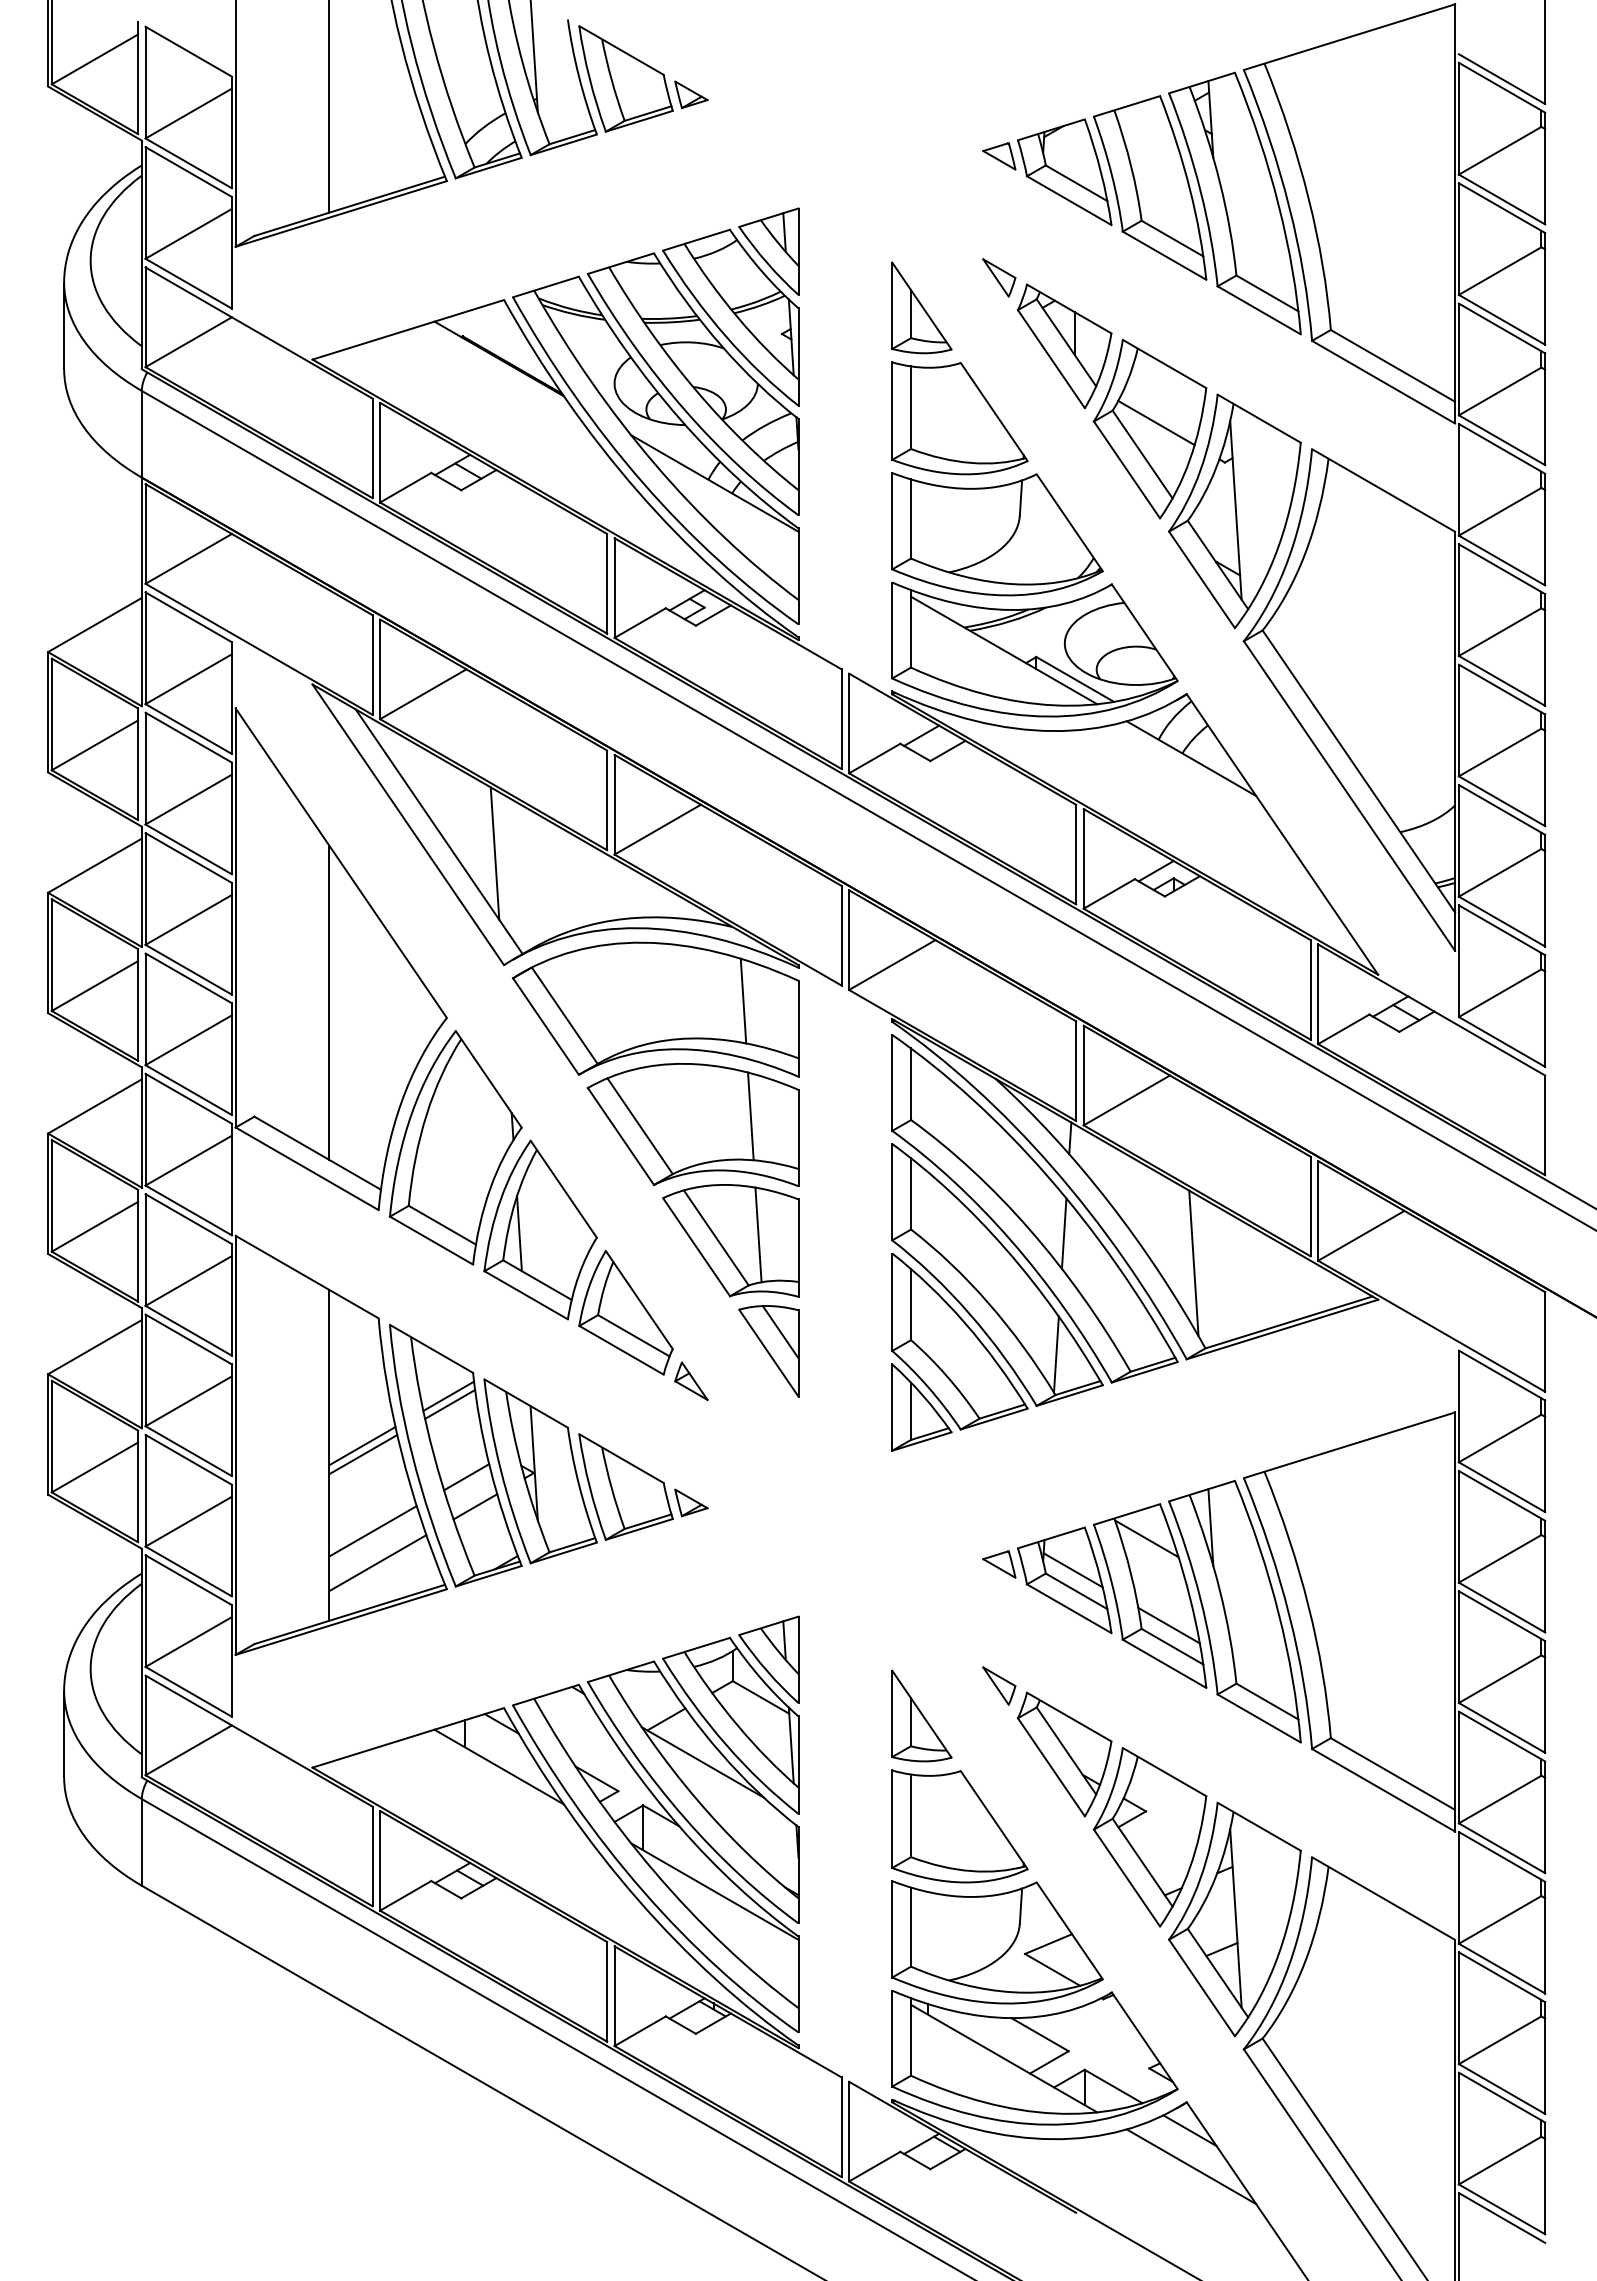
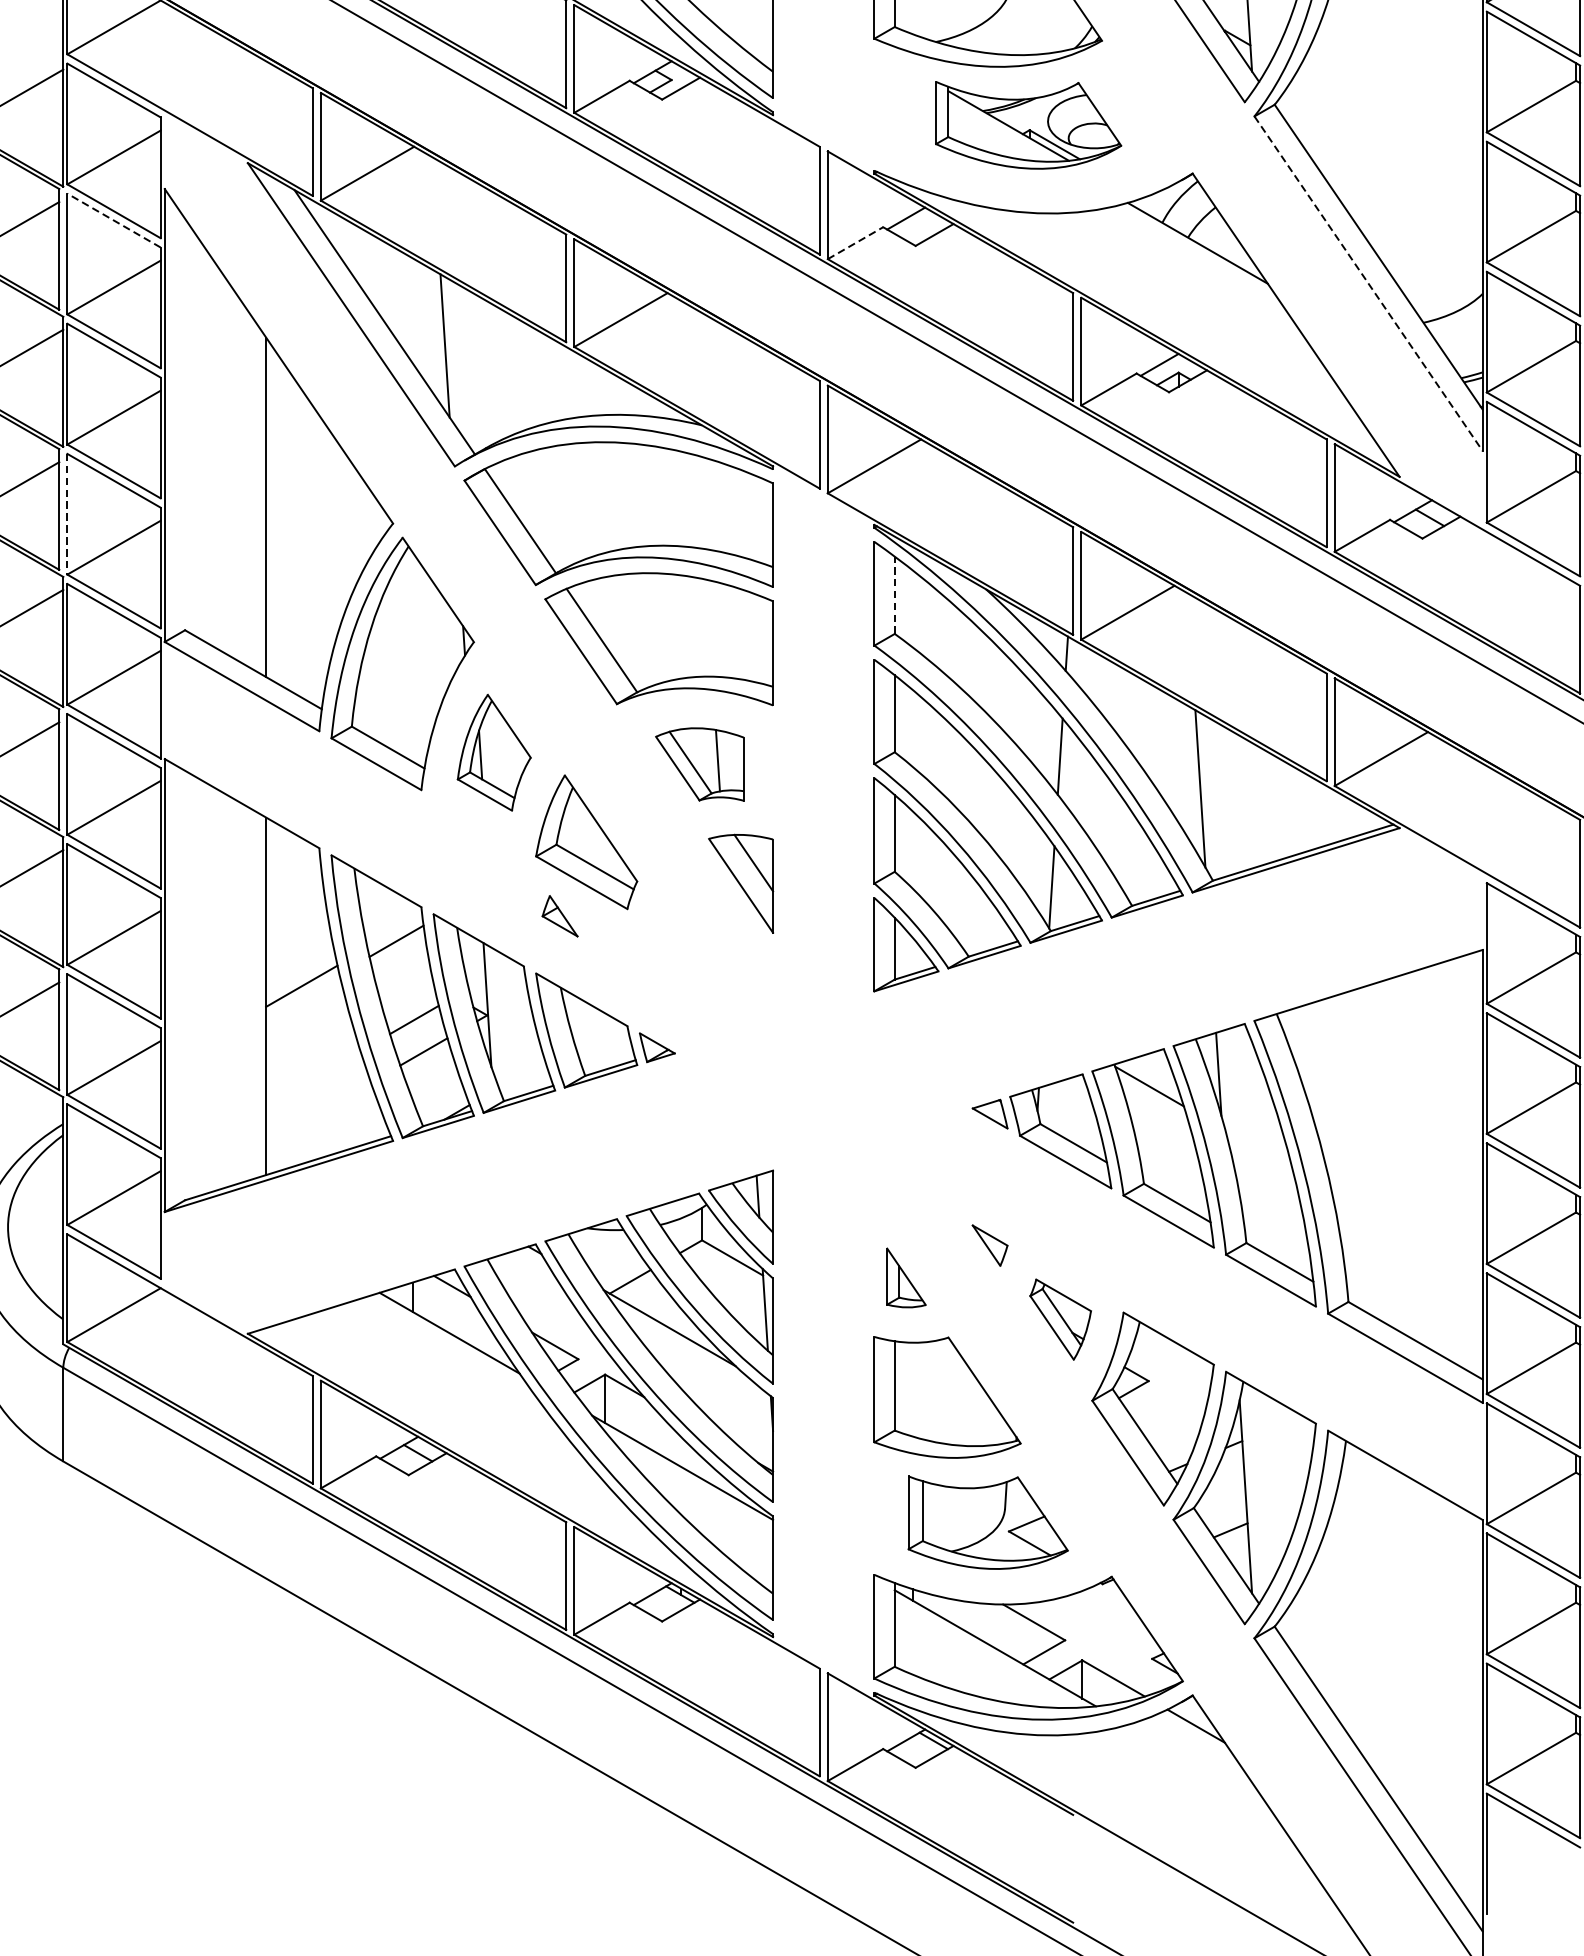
part: (1034, 649) -> (1028, 125), size x0.6
line: (188, 737) -> (113, 220), solid -> dashed
line: (874, 758) -> (855, 243), solid -> dashed
line: (1349, 796) -> (1368, 284), solid -> dashed
line: (743, 1000) -> (713, 504), removed
line: (145, 1009) -> (67, 514), solid -> dashed
line: (911, 1084) -> (895, 595), solid -> dashed
line: (750, 1116) -> (721, 630), removed
part: (540, 1229) -> (494, 752), size x0.6
part: (730, 1240) -> (699, 764), size x0.6
part: (691, 1380) -> (560, 915), moved
line: (448, 1395) -> (394, 931), removed
line: (363, 1454) -> (302, 995), removed
line: (372, 1531) -> (312, 1078), removed
line: (377, 1563) -> (318, 1113), removed
line: (1072, 1570) -> (1069, 1120), removed
line: (1168, 1625) -> (1172, 1180), removed
part: (921, 1715) -> (906, 1277), size x0.6
part: (1064, 1754) -> (1060, 1319), size x0.6
part: (997, 1942) -> (988, 1522), size x0.7
line: (1191, 2166) -> (1197, 1764), removed

